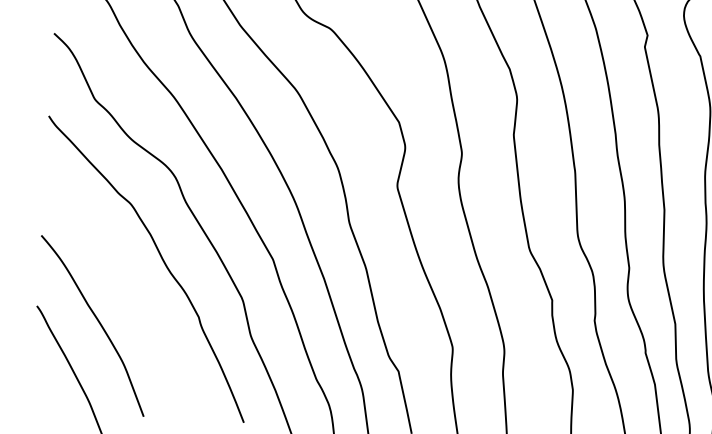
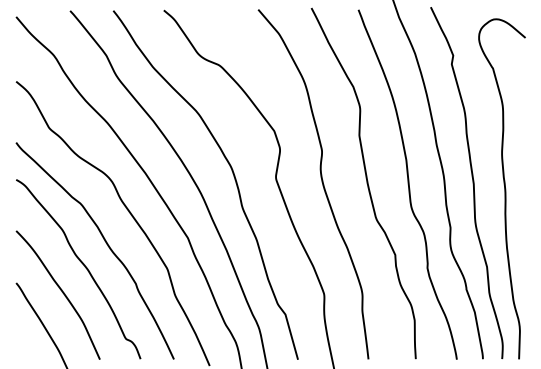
curve: (130, 290) -> (84, 267), added

